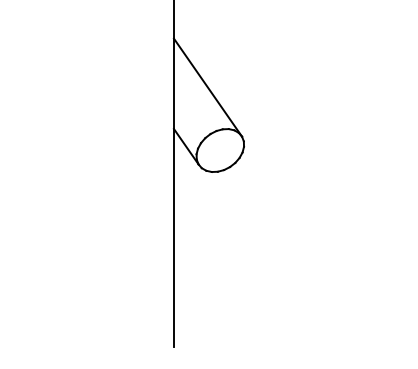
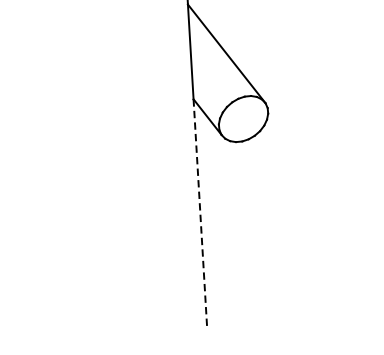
line: (173, 237) -> (199, 213), solid -> dashed

